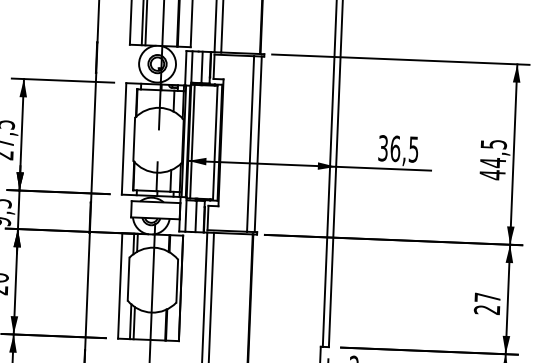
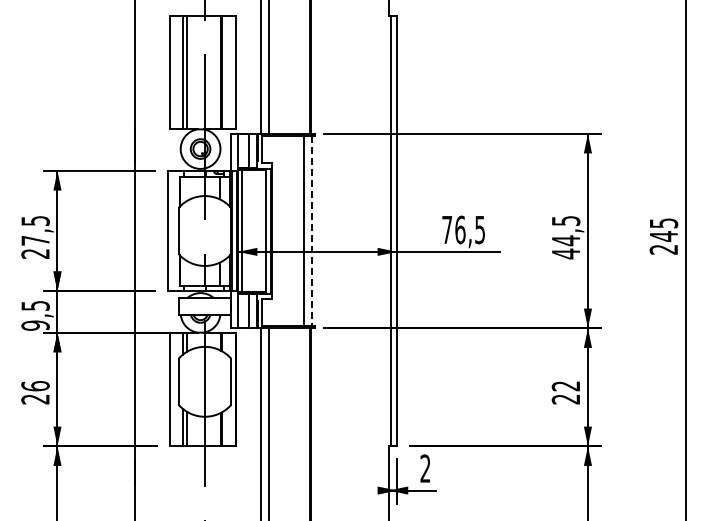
line: (258, 144) -> (312, 231), solid -> dashed
text: (383, 147) -> (447, 229), 36,5 -> 76,5
text: (487, 297) -> (565, 386), 27 -> 22

